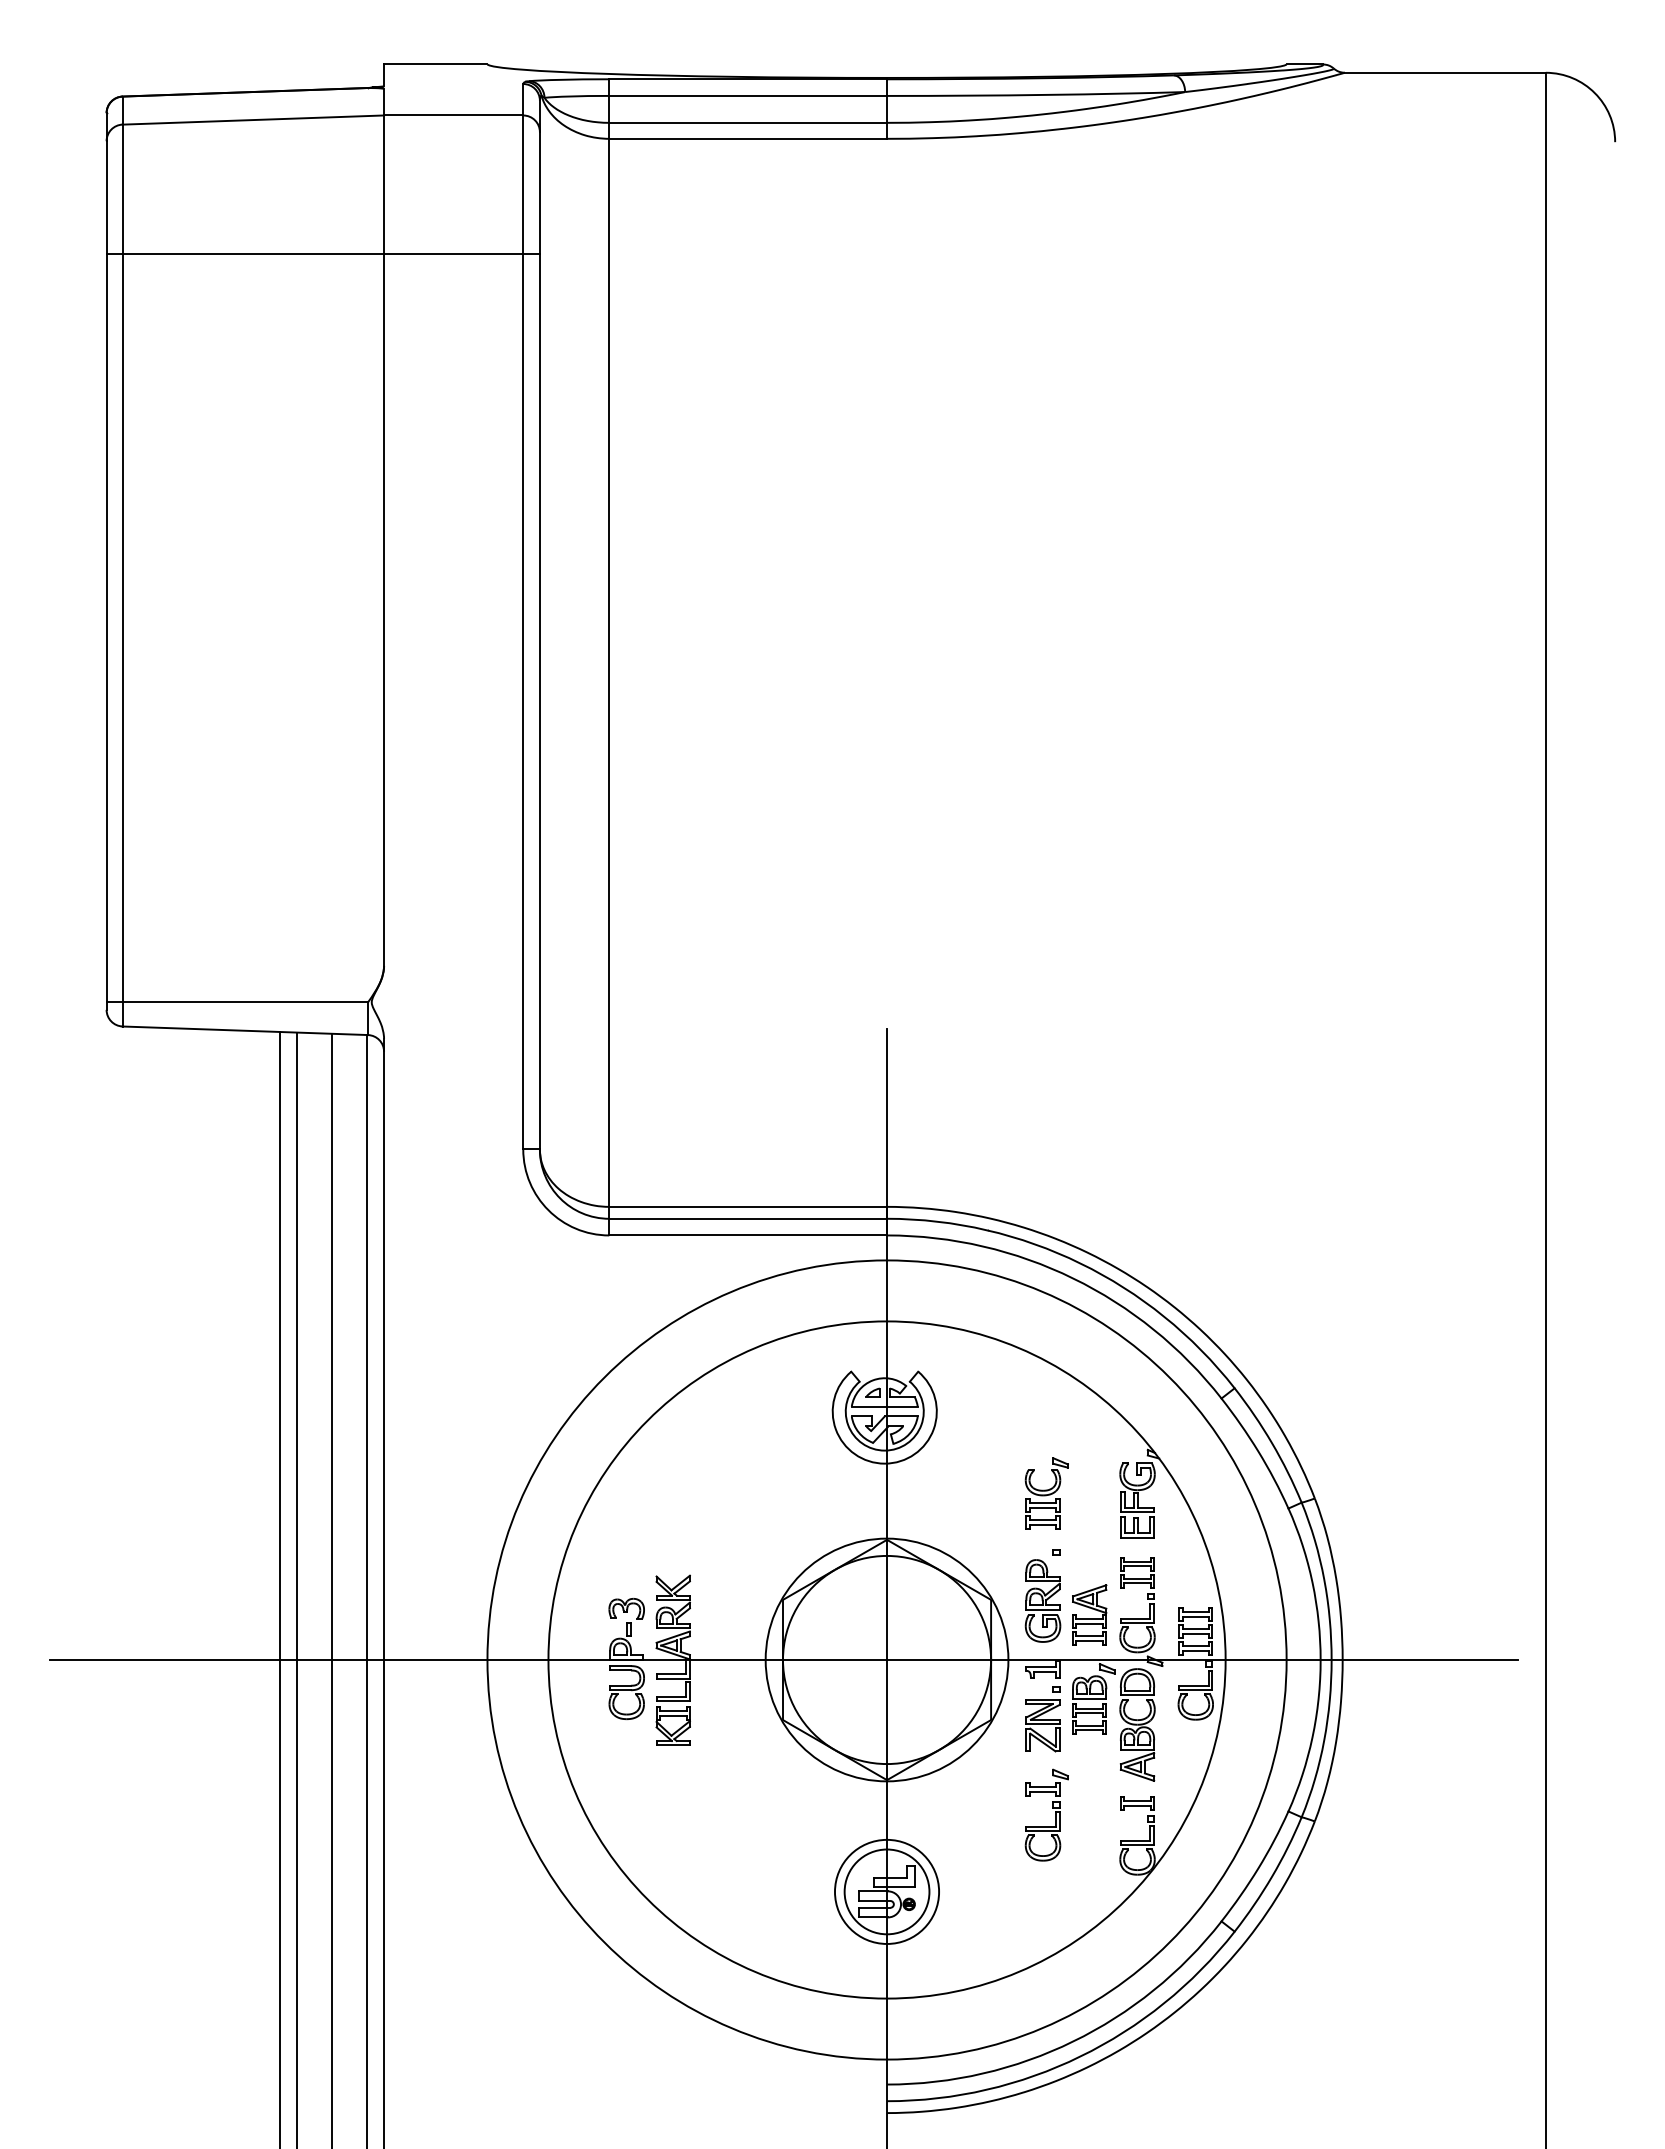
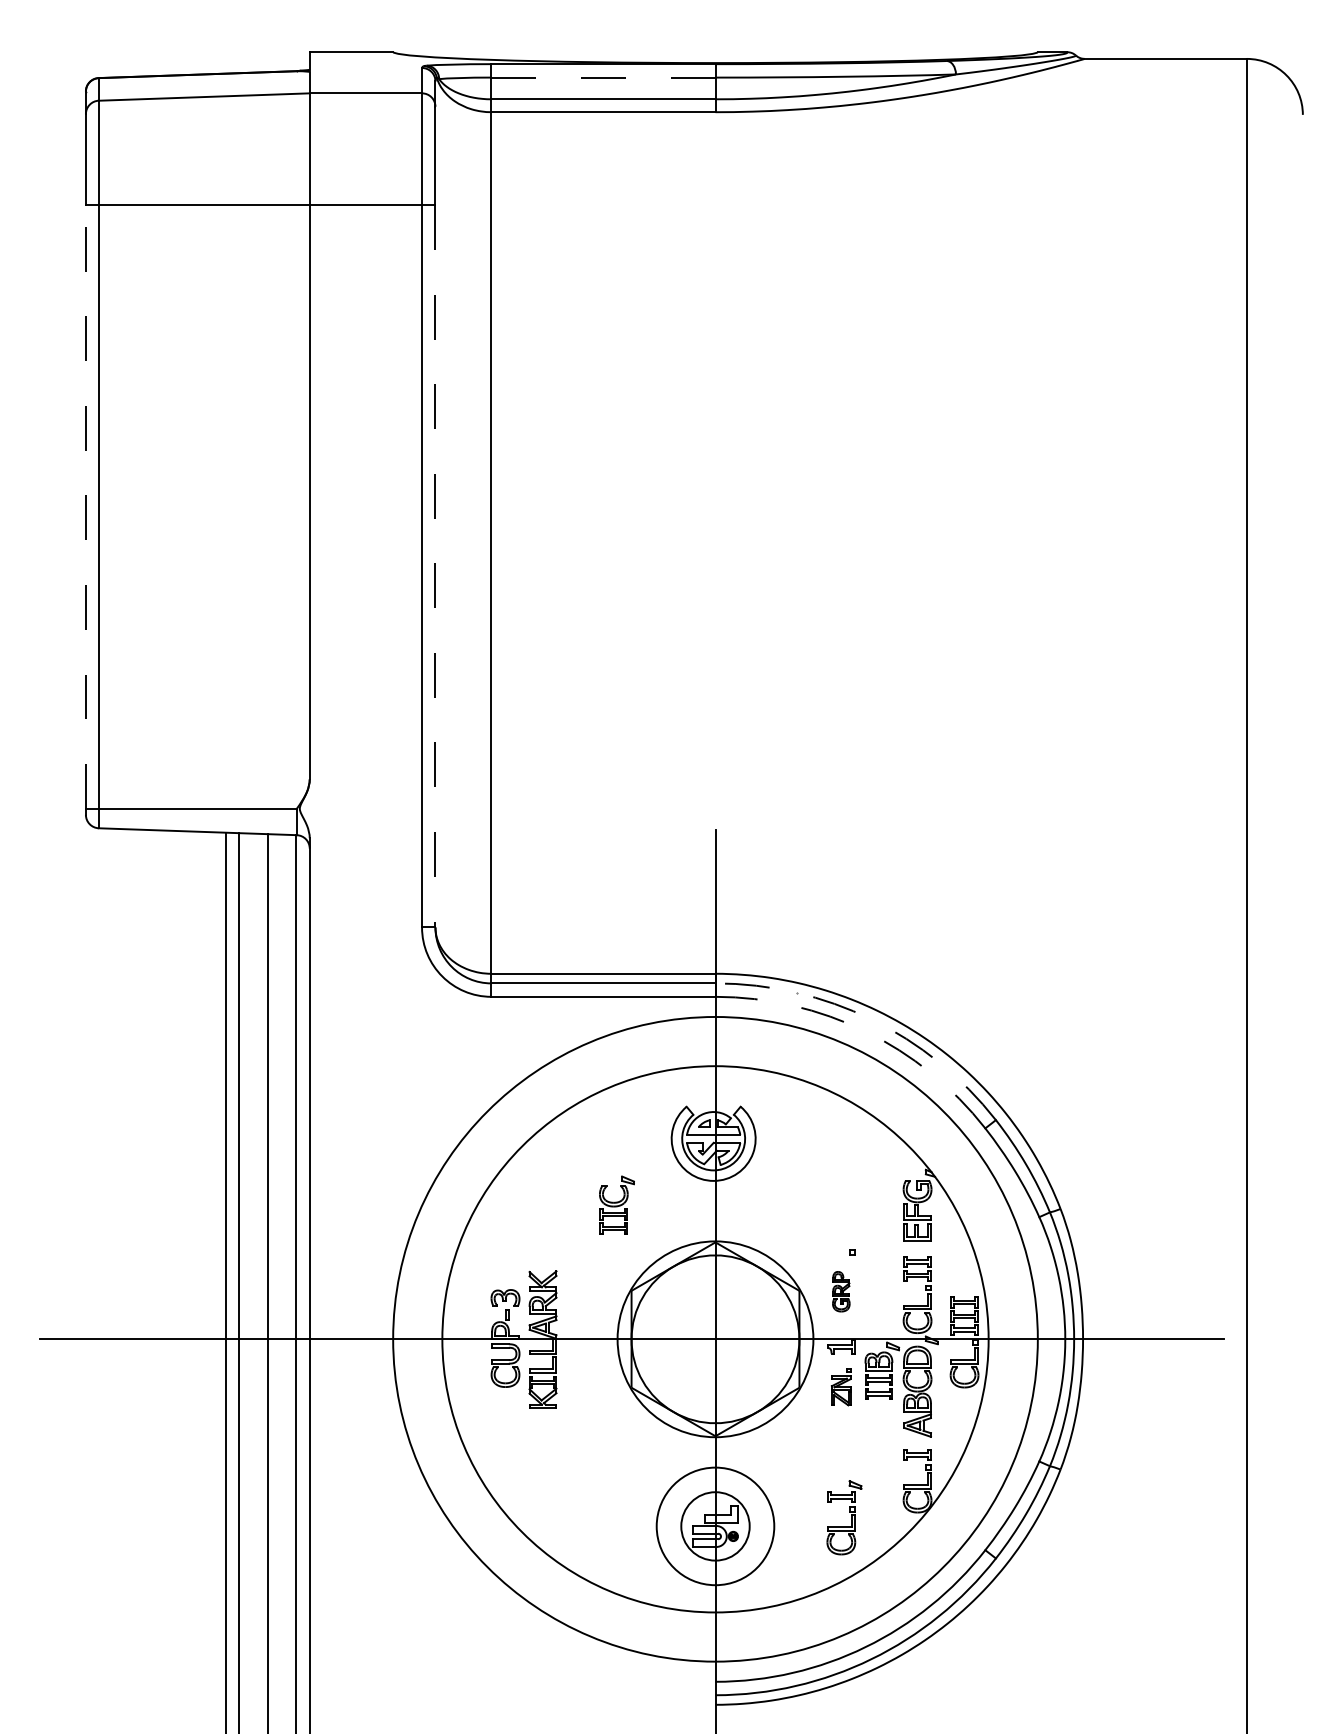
line: (748, 95) -> (603, 77), solid -> dashed
line: (106, 627) -> (85, 506), solid -> dashed
line: (539, 701) -> (435, 566), solid -> dashed
arc: (1080, 1263) -> (871, 1019), solid -> dashed
arc: (1073, 1278) -> (865, 1031), solid -> dashed
part: (1046, 1493) -> (616, 1205), moved
part: (1042, 1600) -> (840, 1291), size x0.6
part: (1089, 1614) -> (878, 1302), removed
part: (1042, 1719) -> (840, 1387), size x0.7
part: (1052, 1808) -> (848, 1512), moved
circle: (887, 1891) -> (715, 1526), size x1.4

